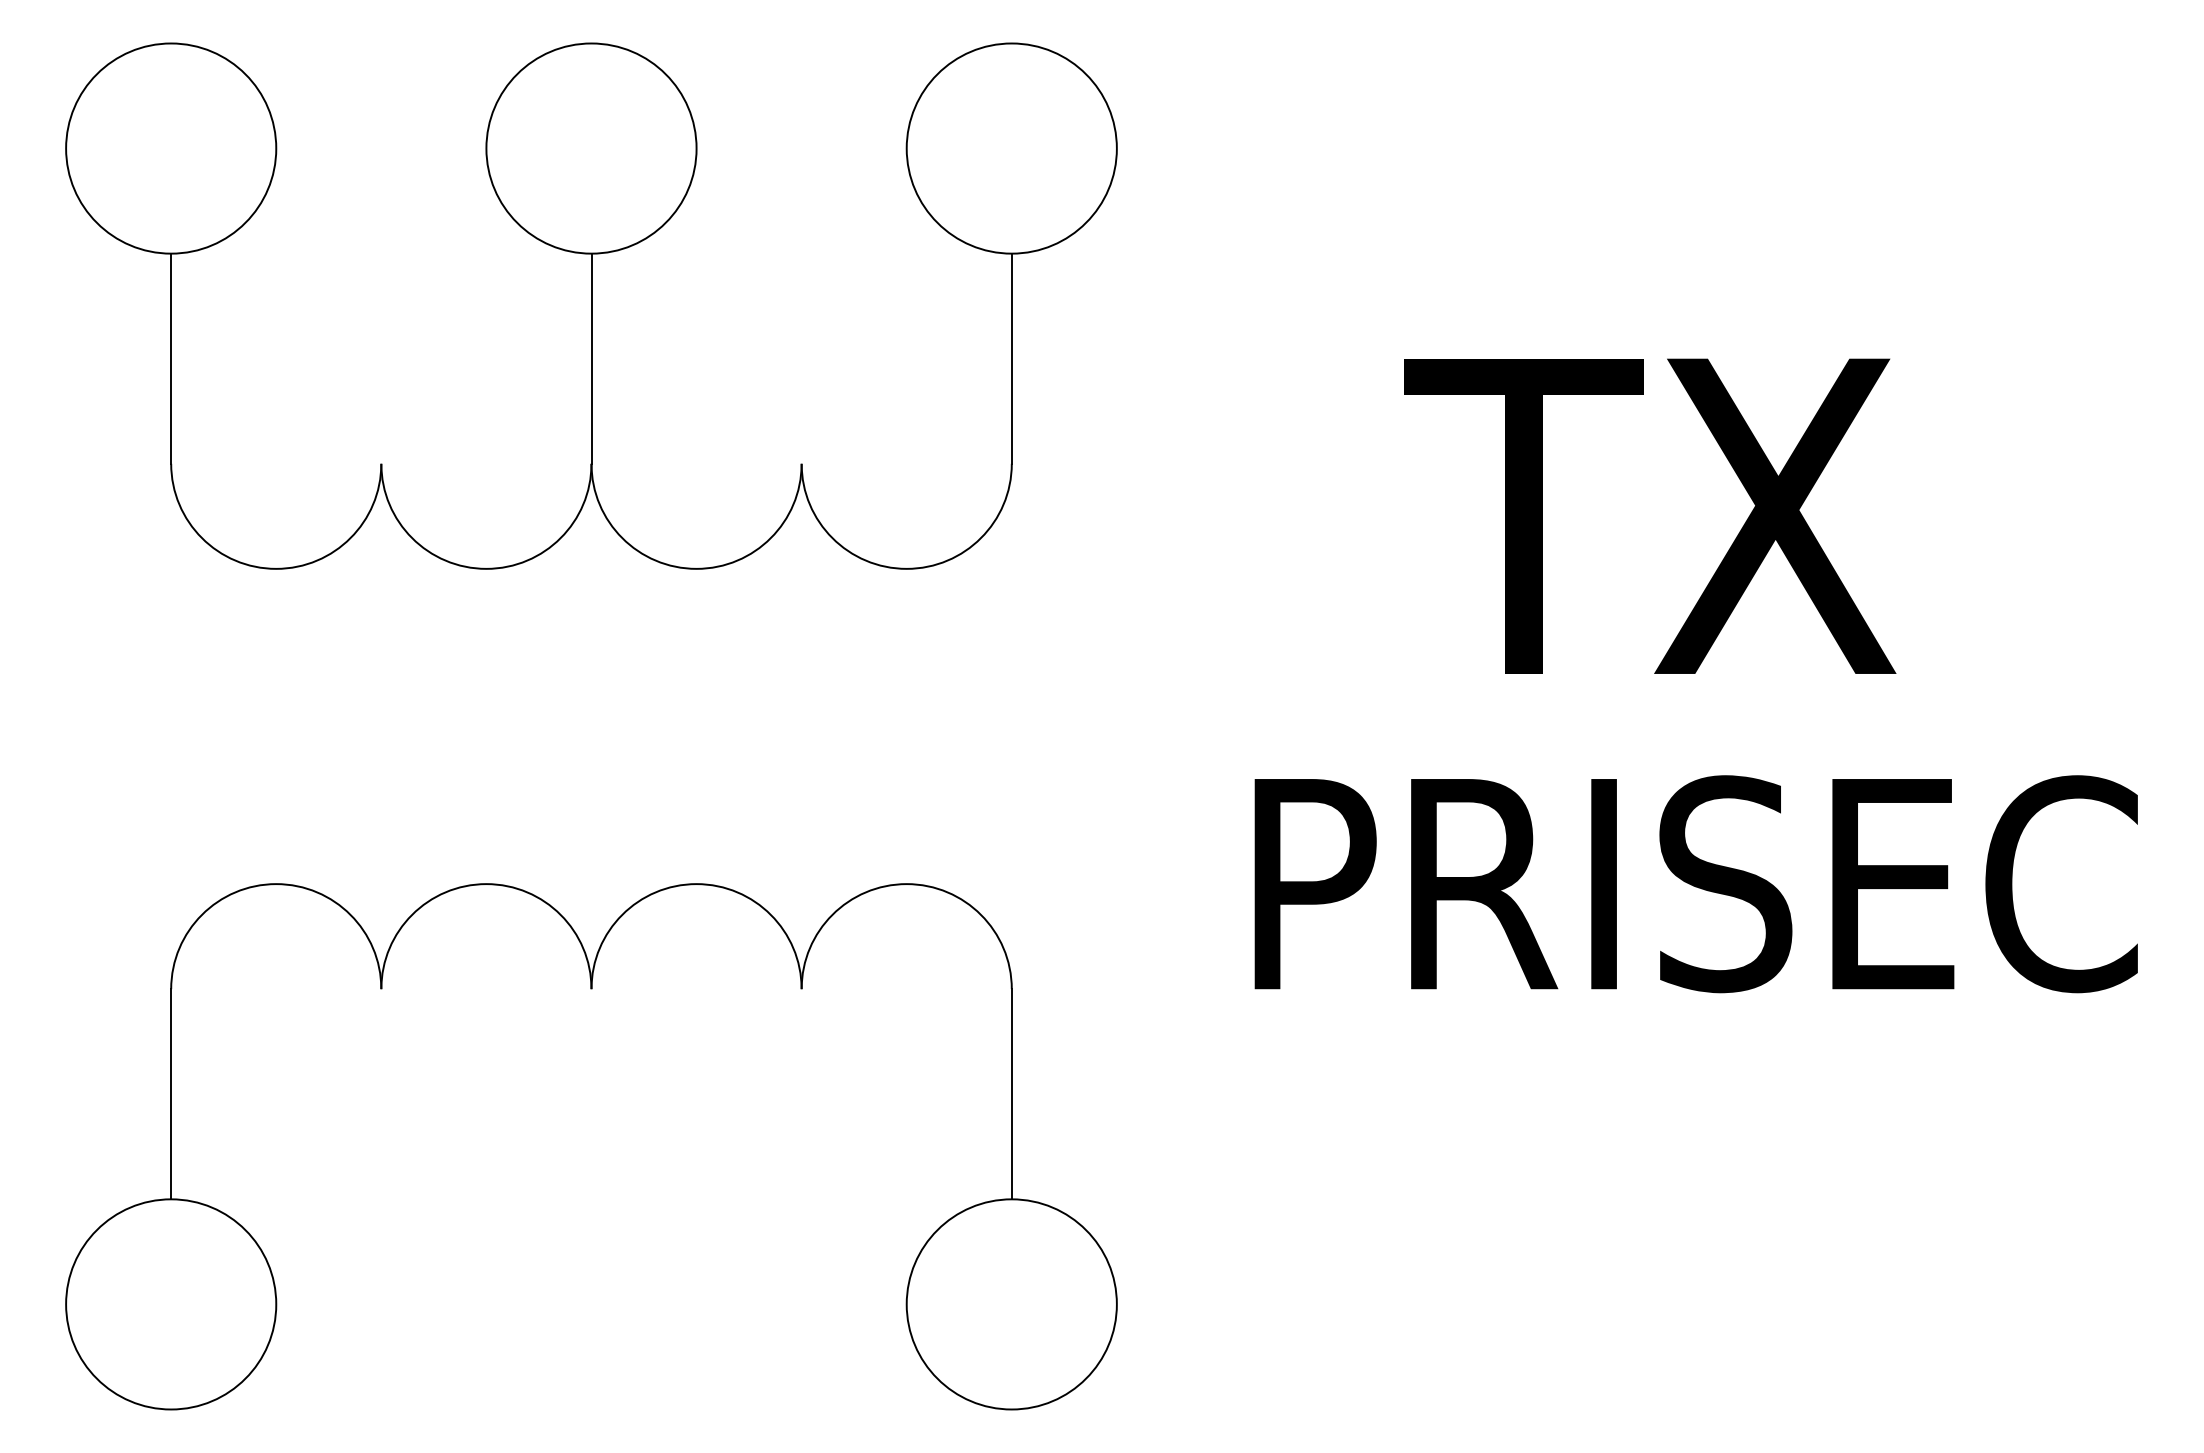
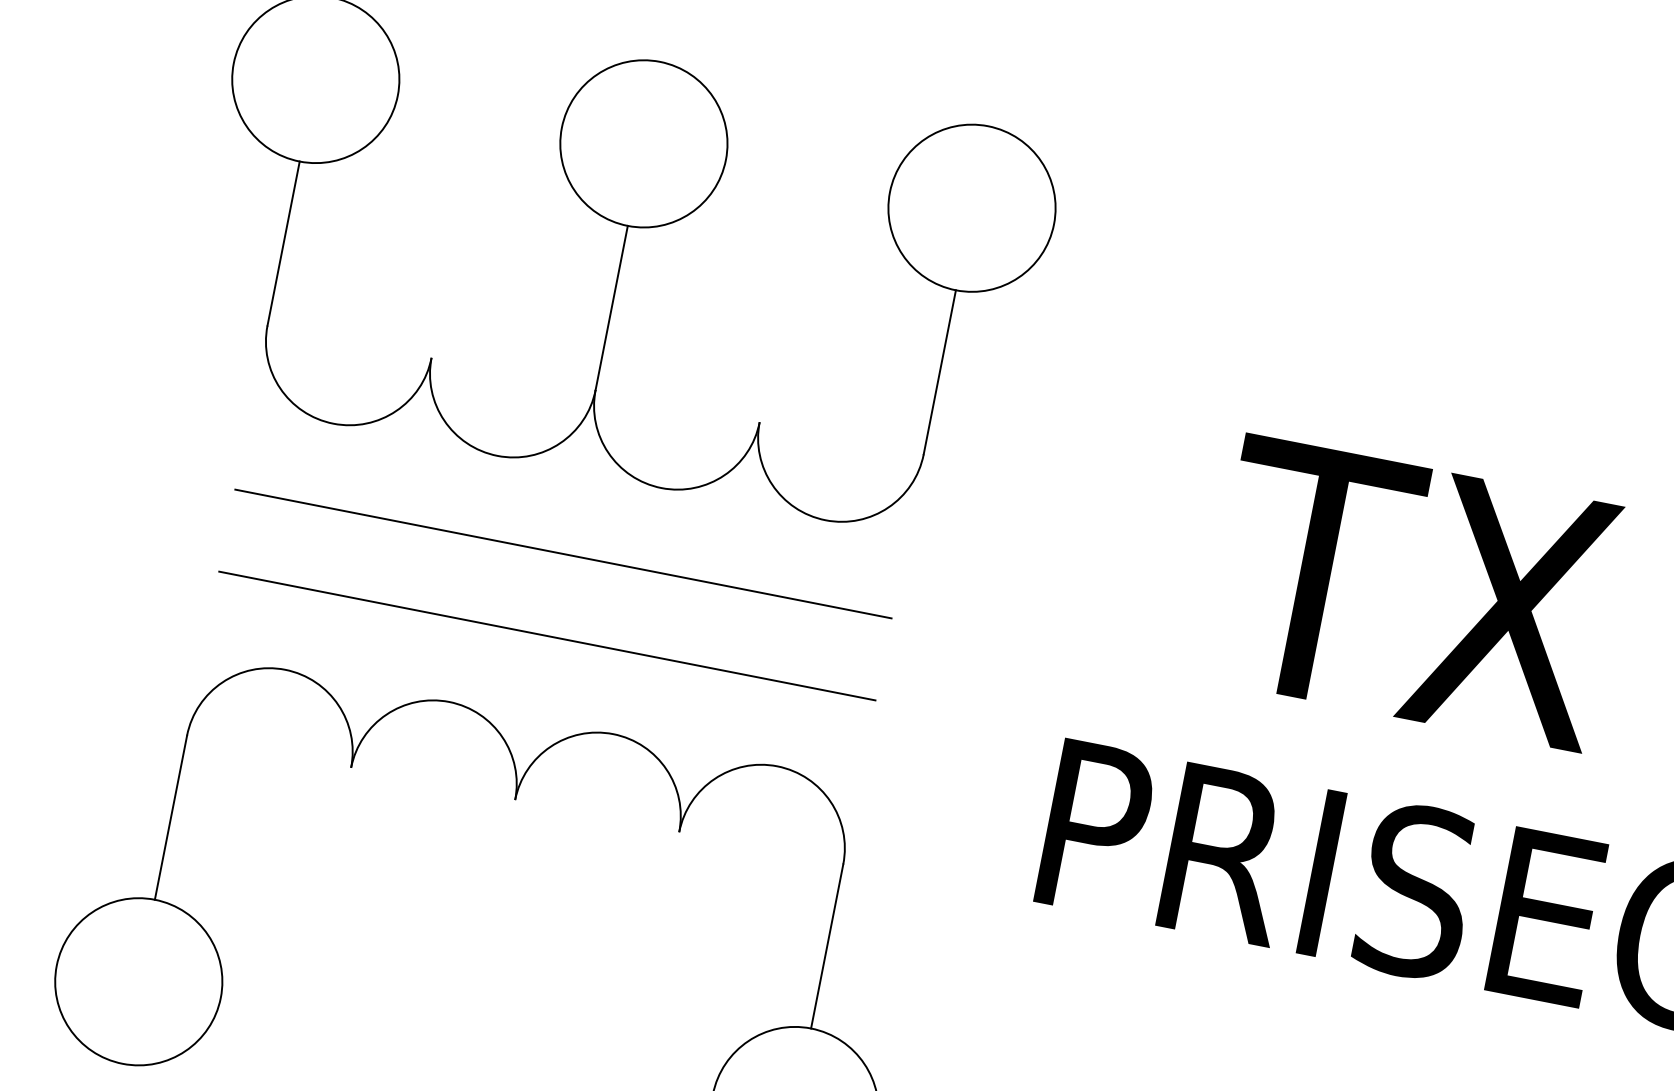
line: (591, 673) -> (563, 553), added
line: (591, 779) -> (547, 636), added

